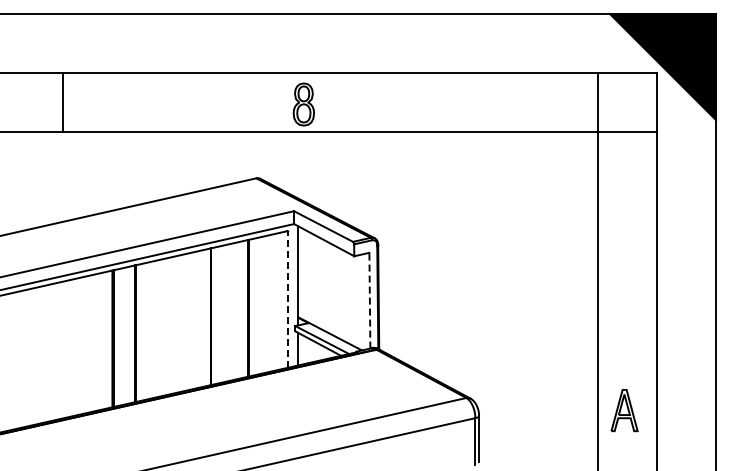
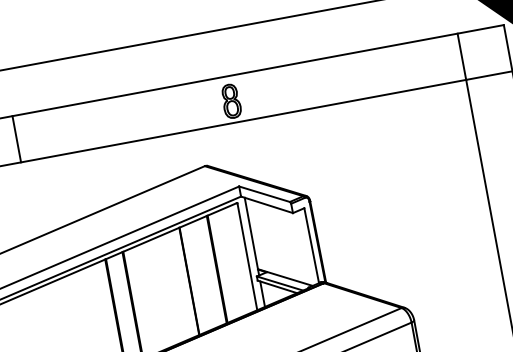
line: (62, 101) -> (16, 138), moved
line: (288, 299) -> (247, 256), dashed -> solid
line: (369, 300) -> (311, 245), dashed -> solid

